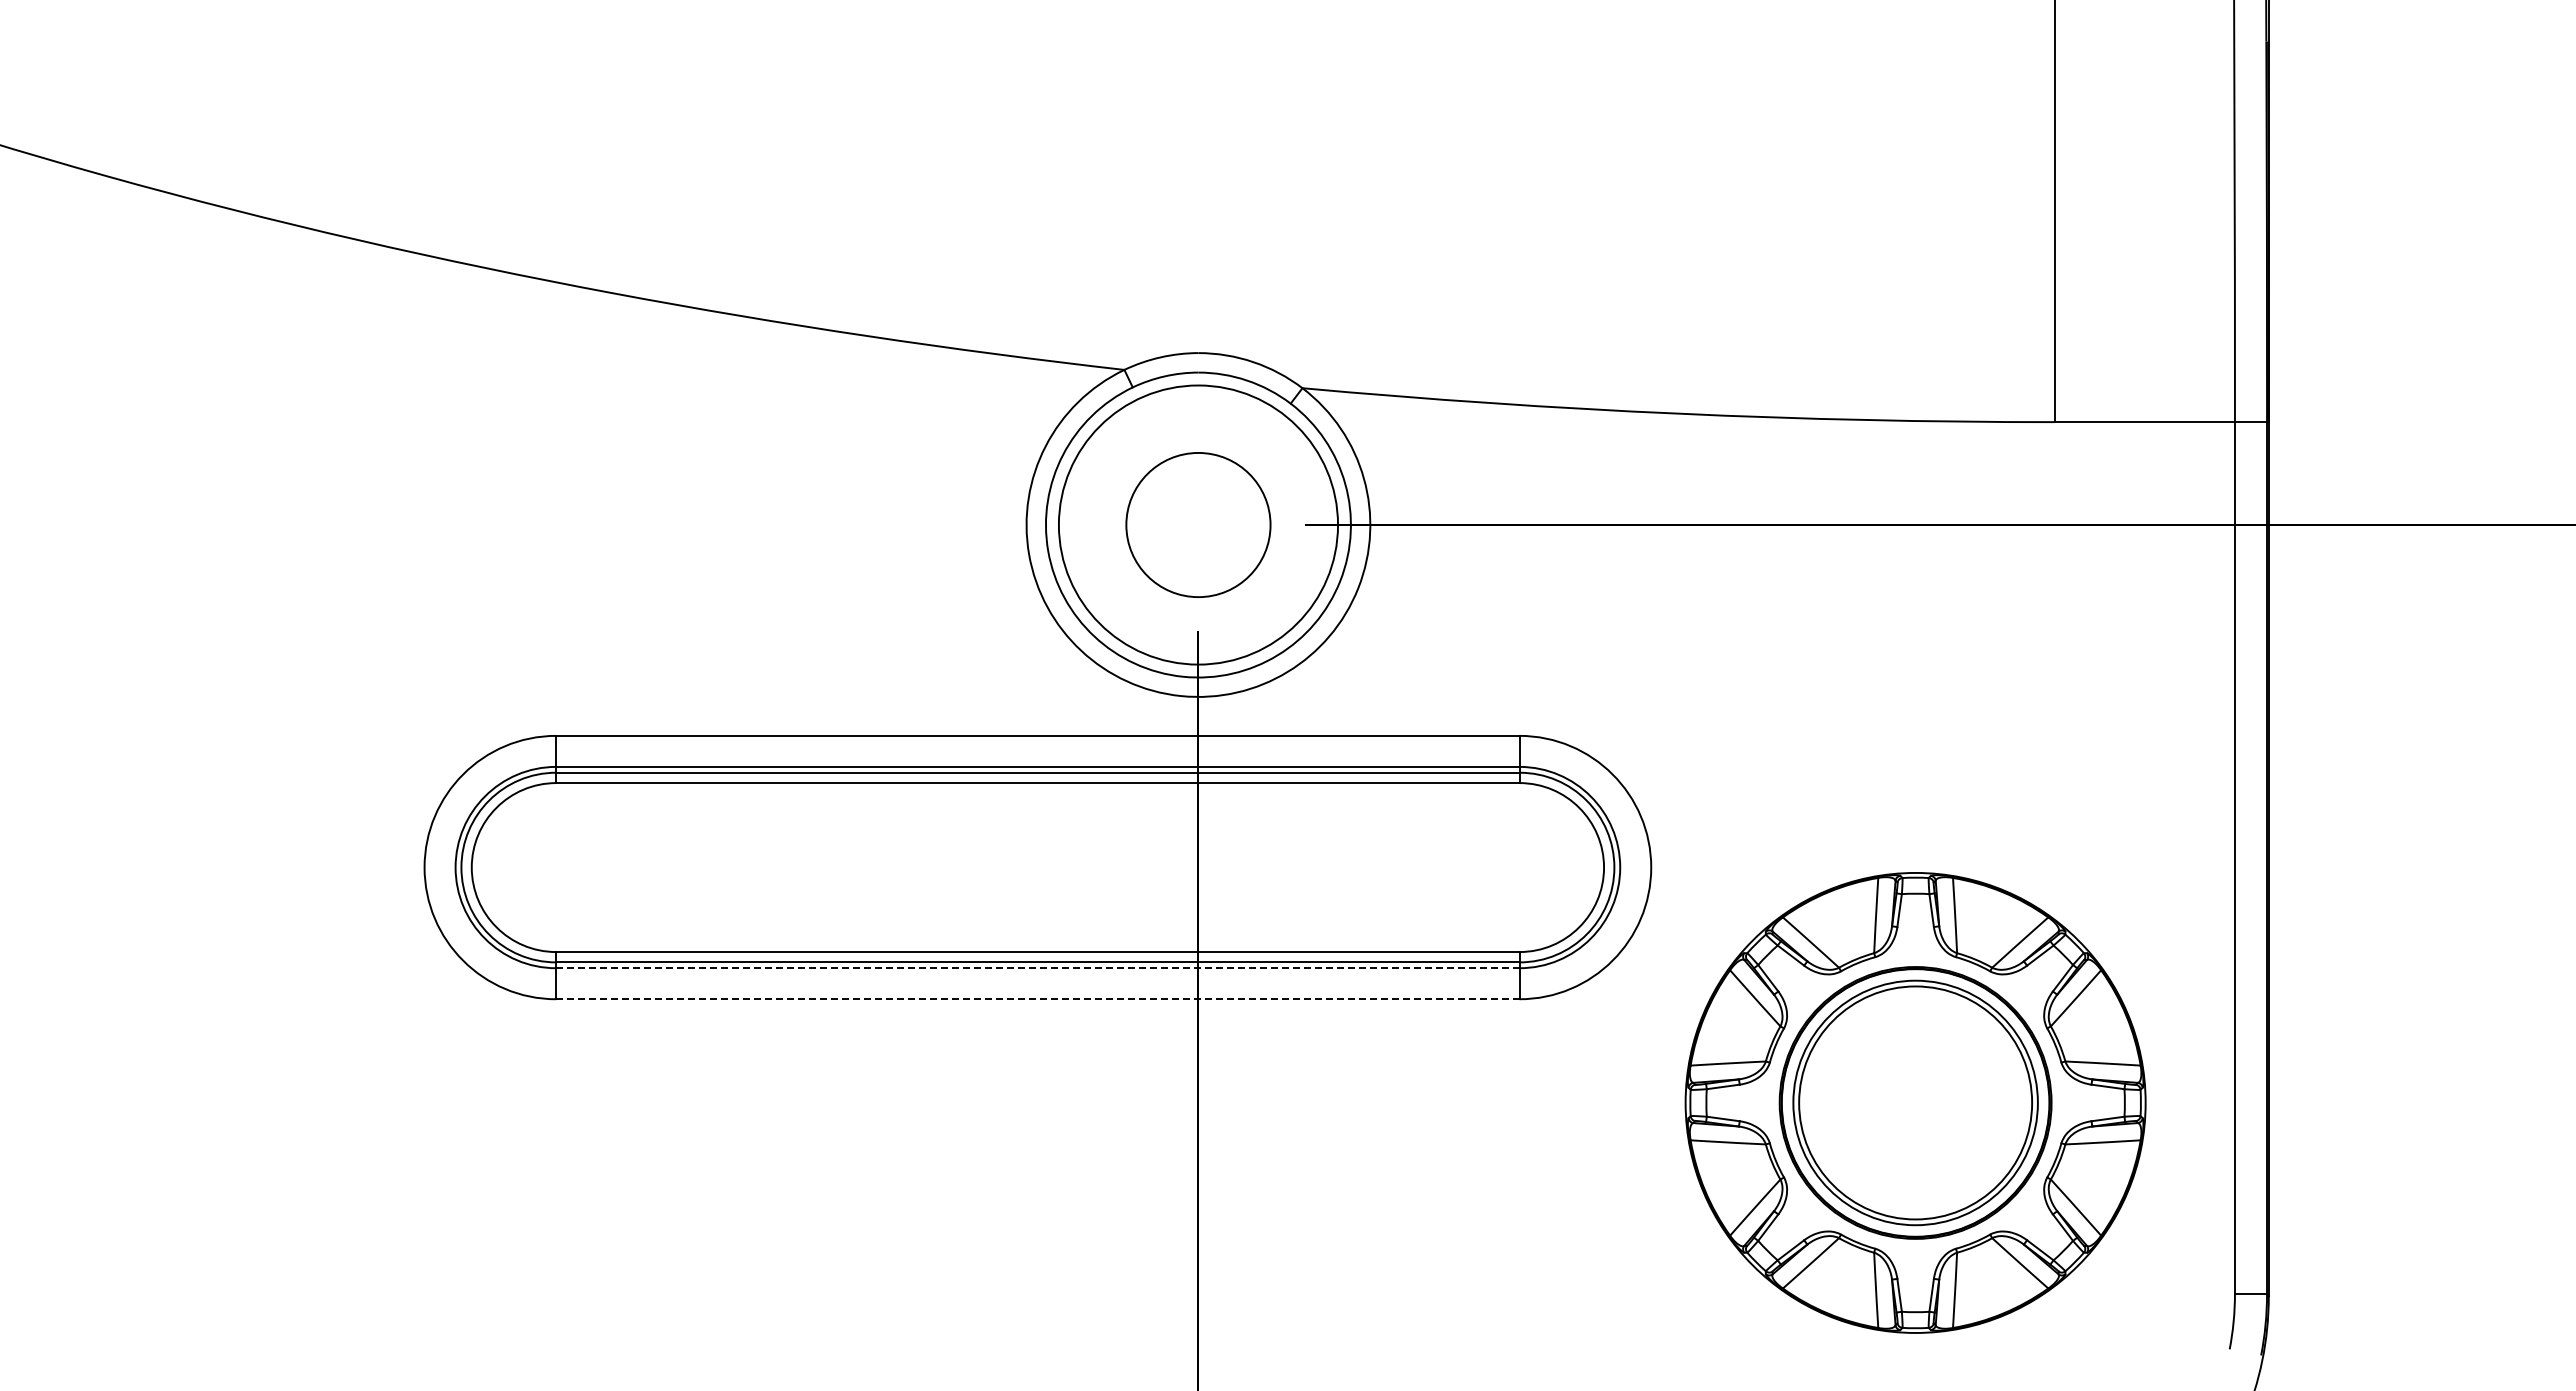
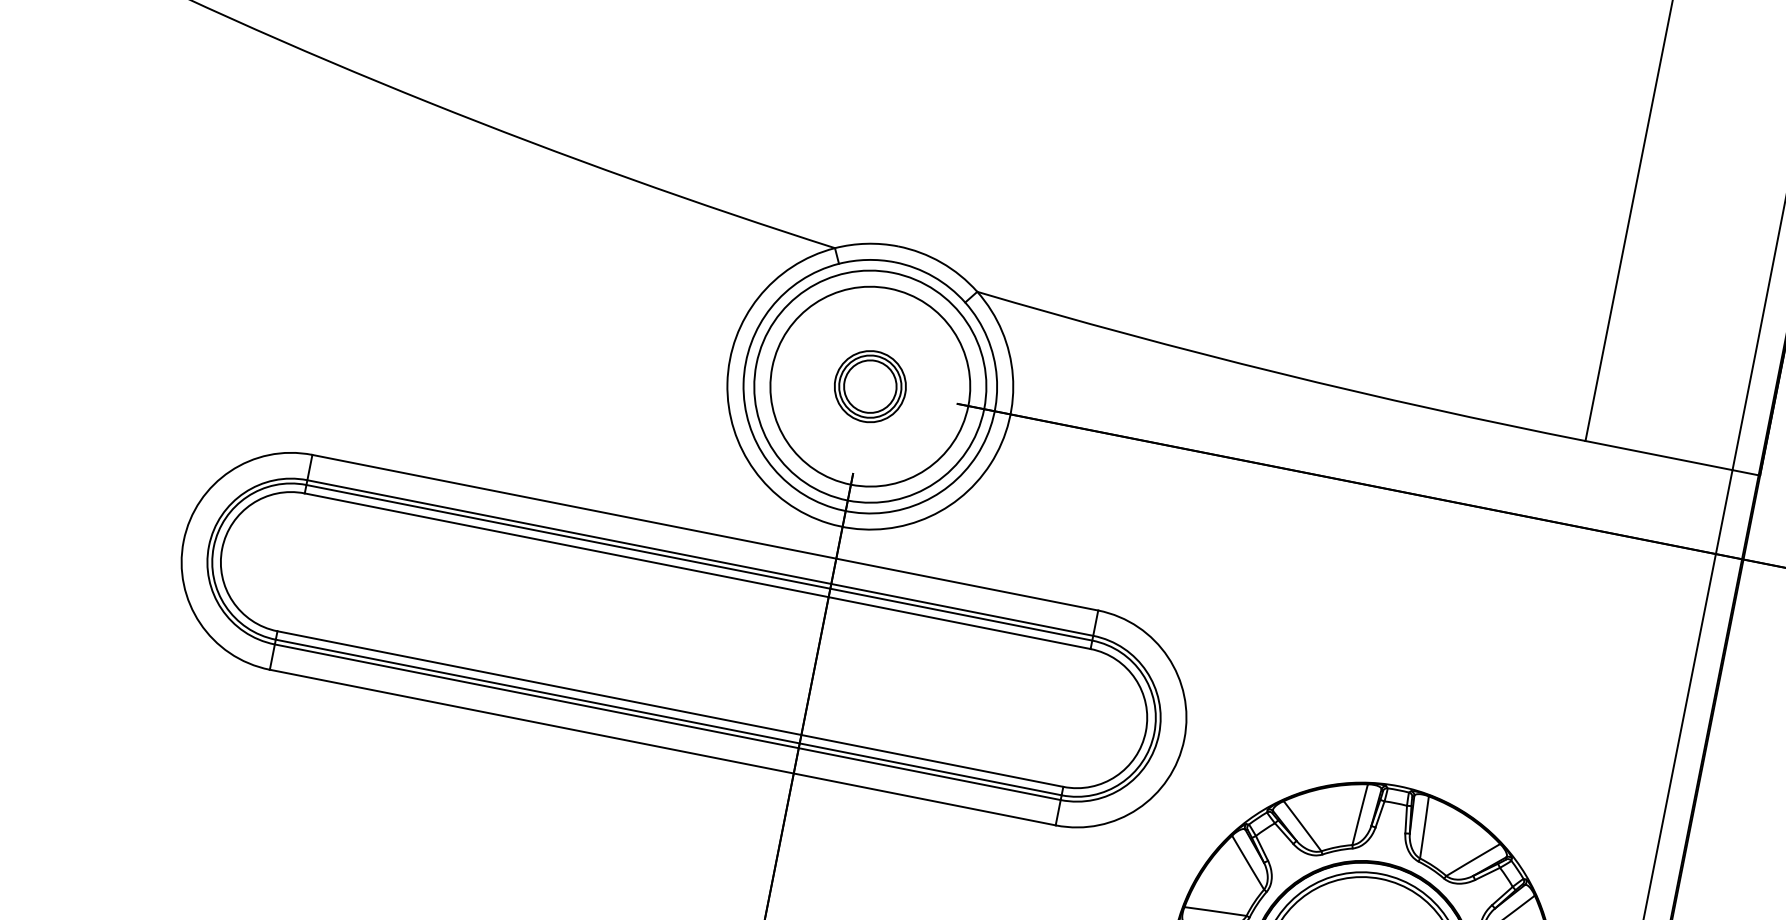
circle: (1198, 524) -> (870, 386), size x1.67
part: (1198, 524) -> (870, 386), added
line: (1037, 968) -> (667, 722), dashed -> solid
line: (1037, 999) -> (662, 747), dashed -> solid

